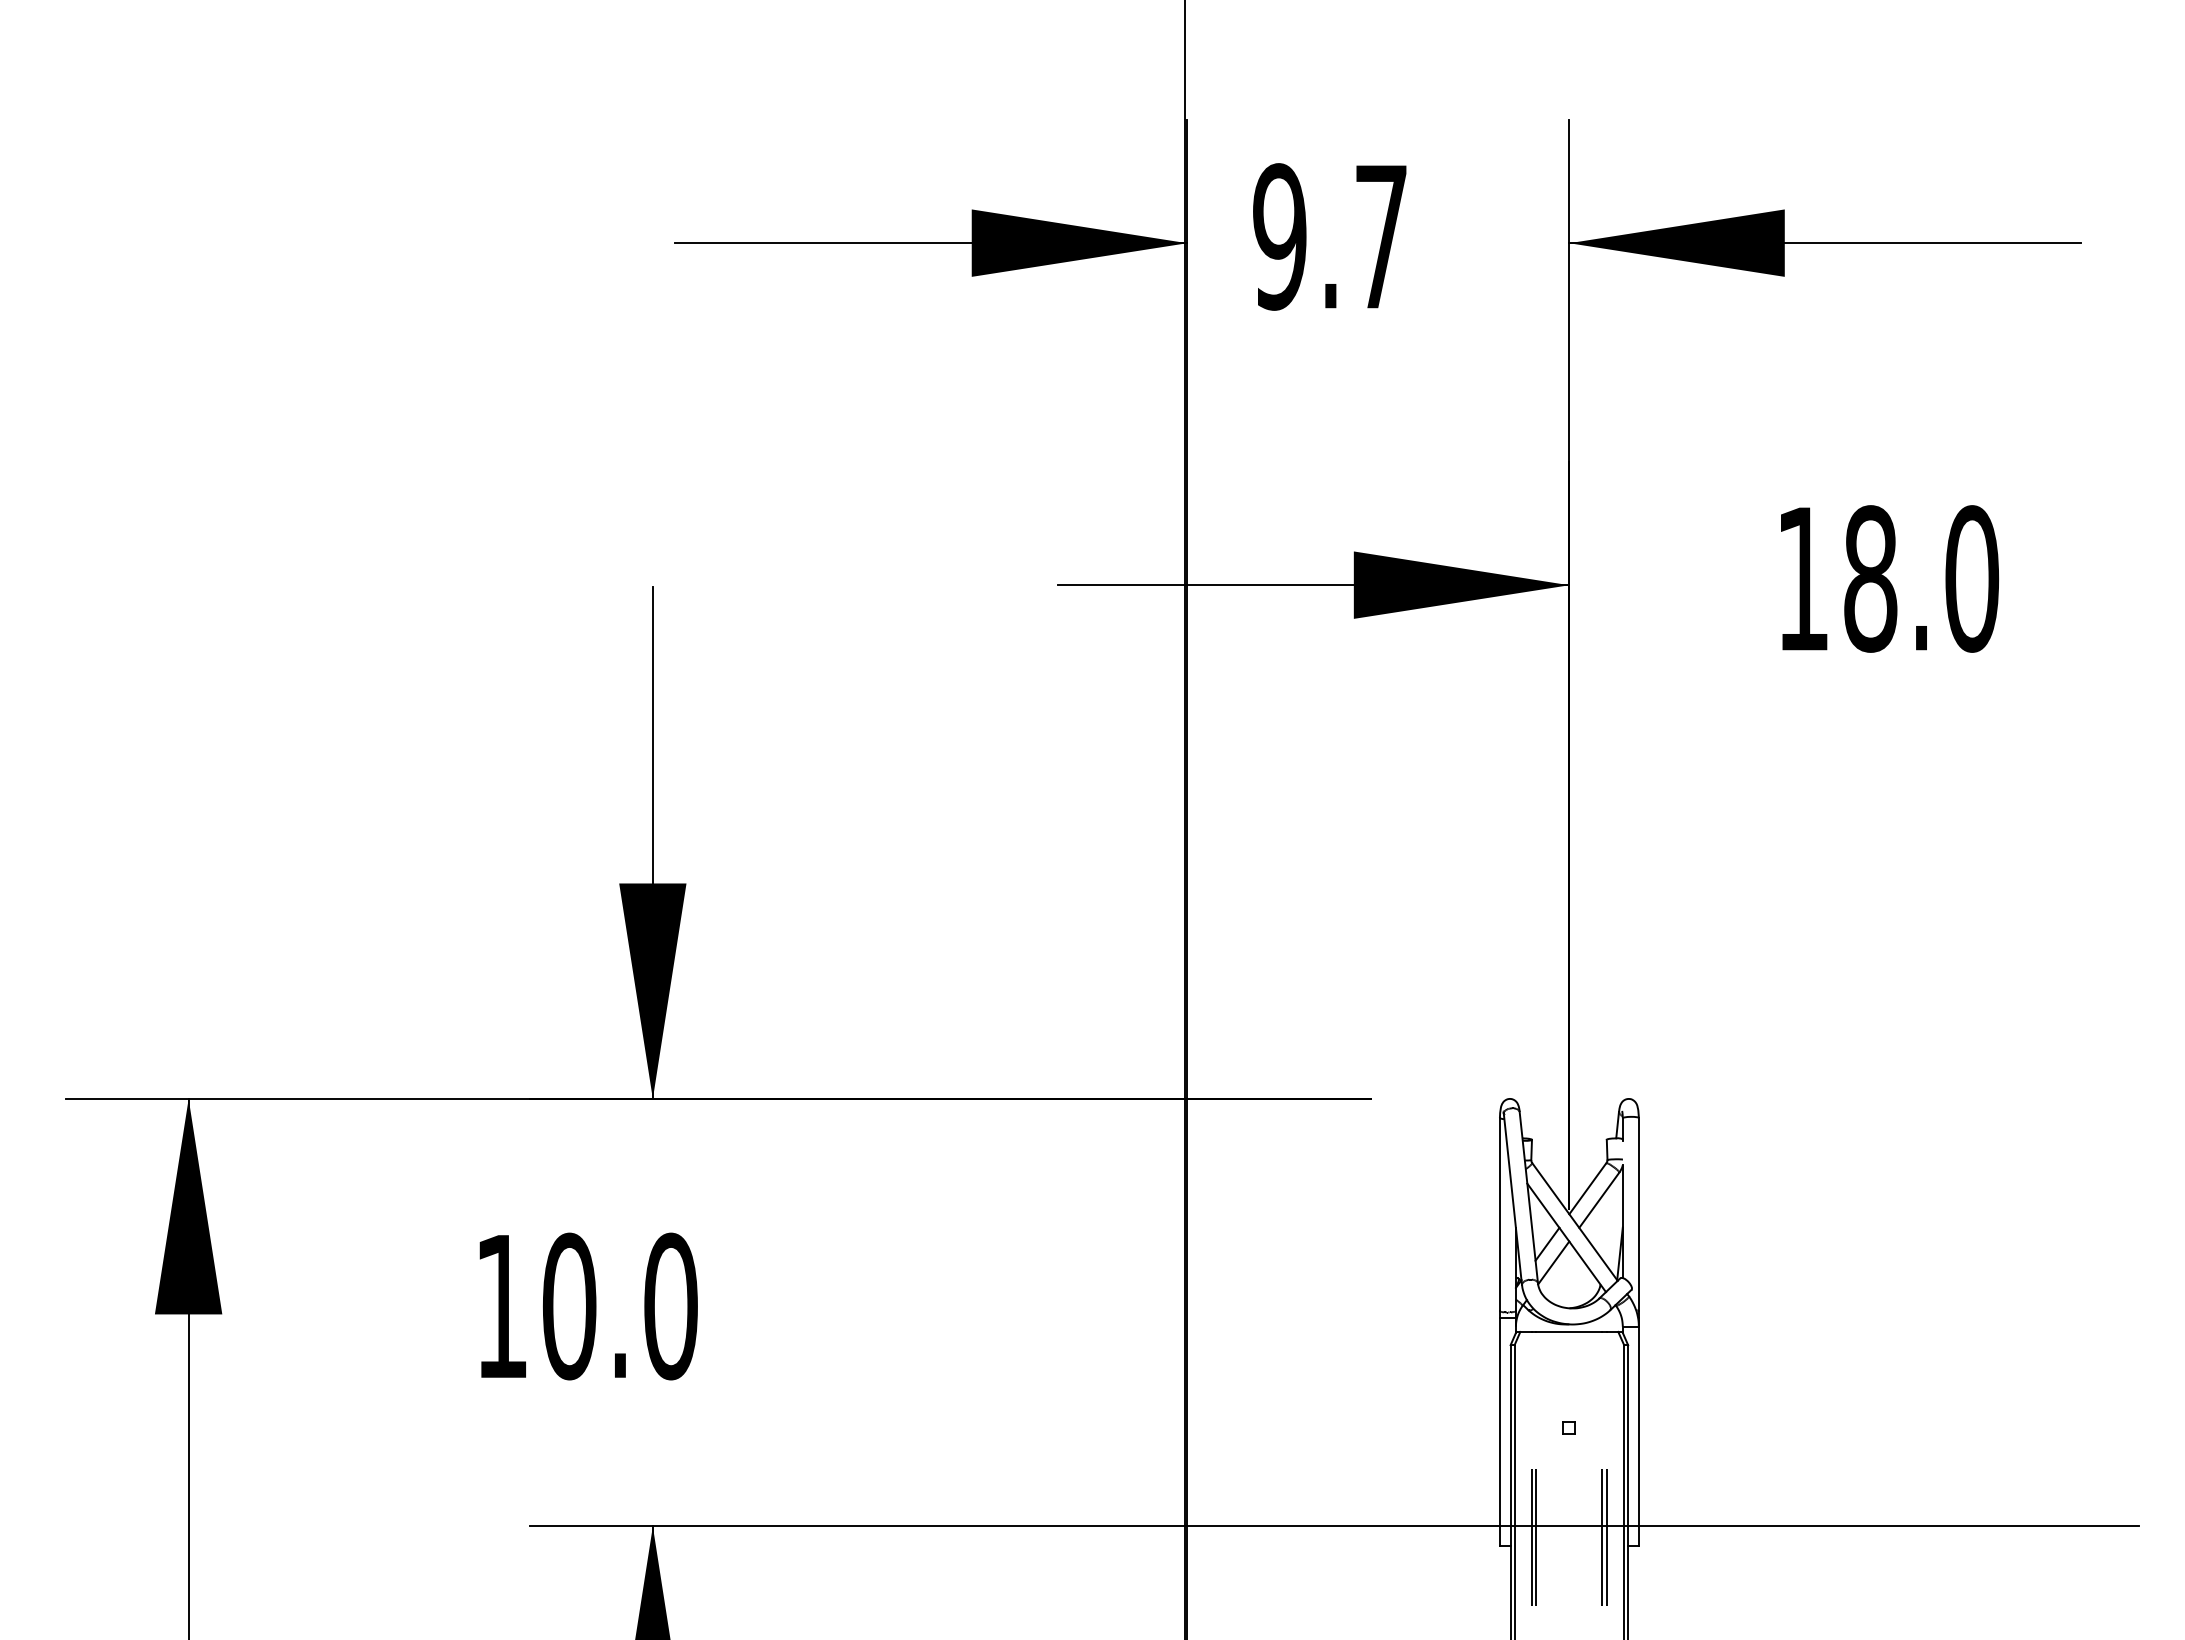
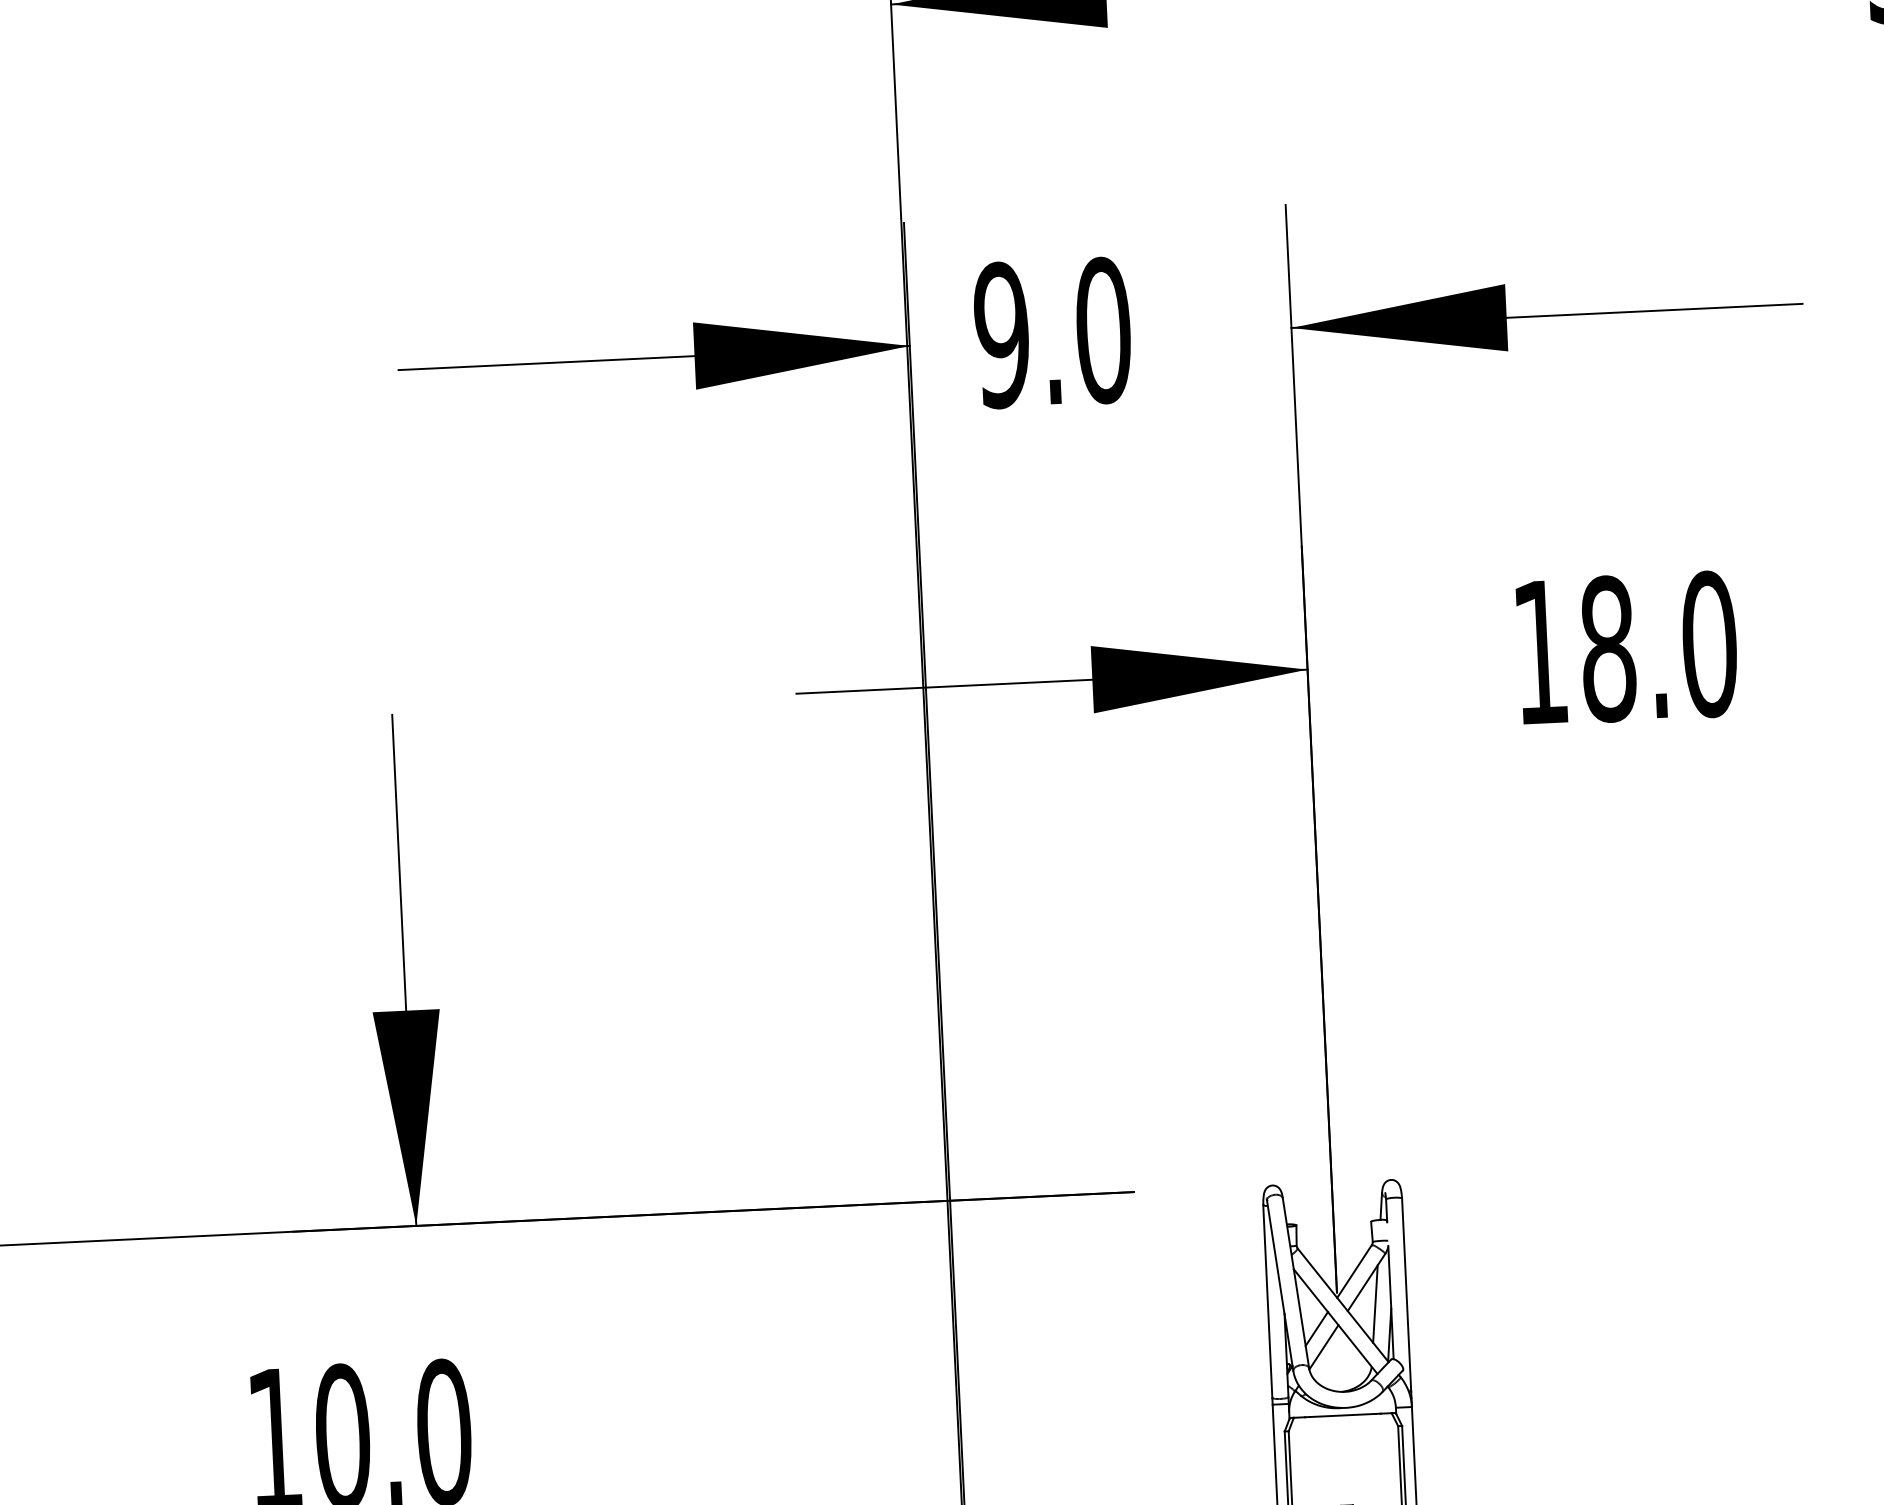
text: (1381, 236) -> (1103, 330), 9.7 -> 9.0
line: (1607, 1221) -> (1375, 1303), added

